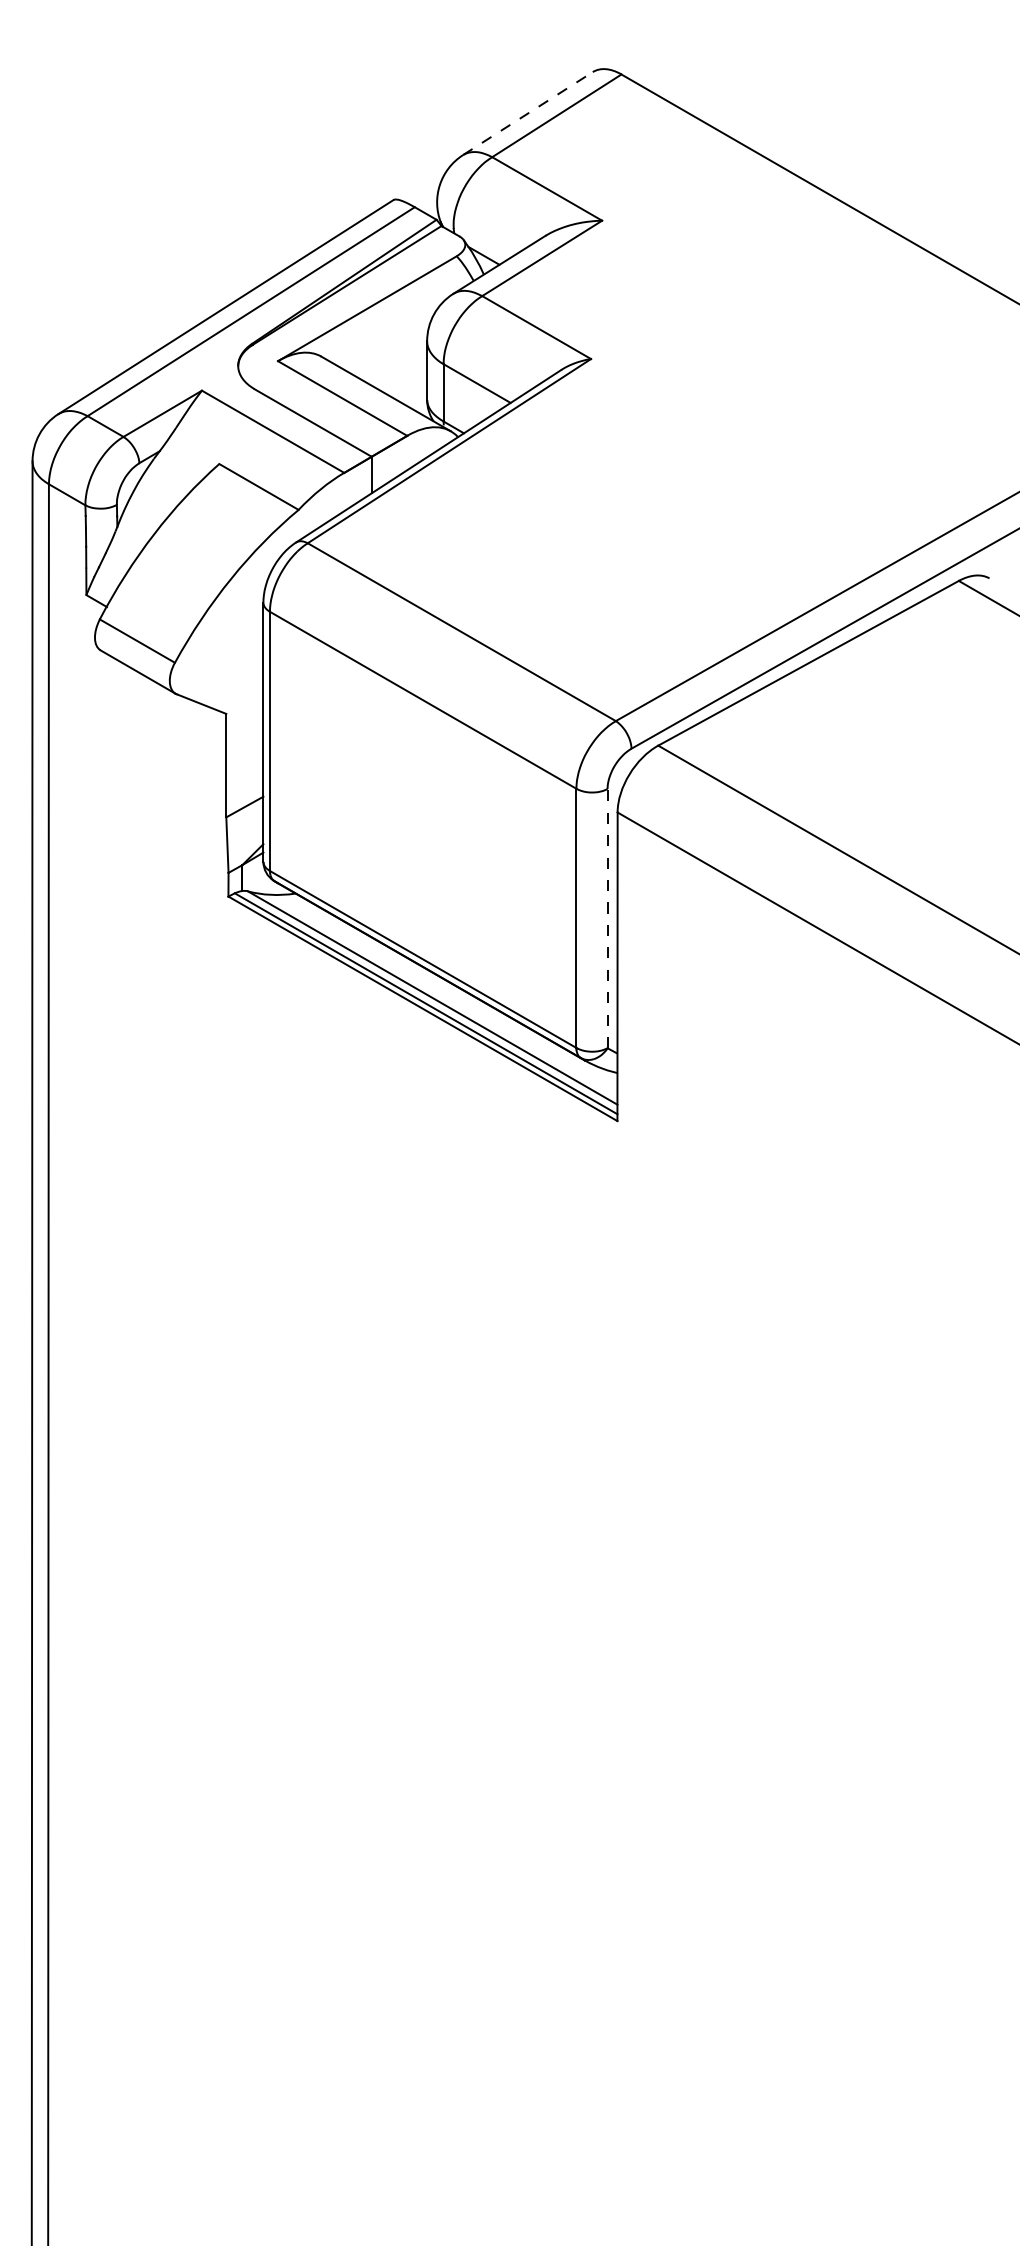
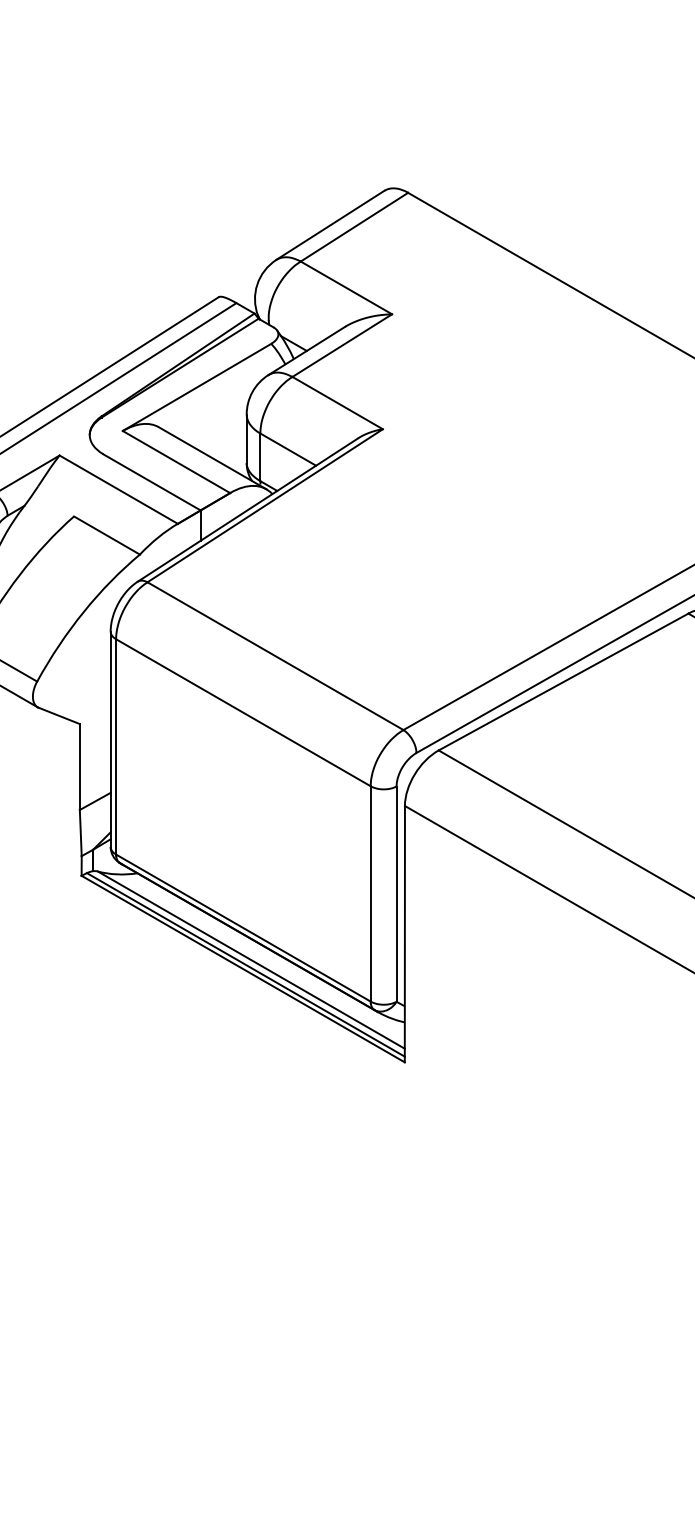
line: (527, 113) -> (330, 225), dashed -> solid
line: (607, 918) -> (396, 894), dashed -> solid

